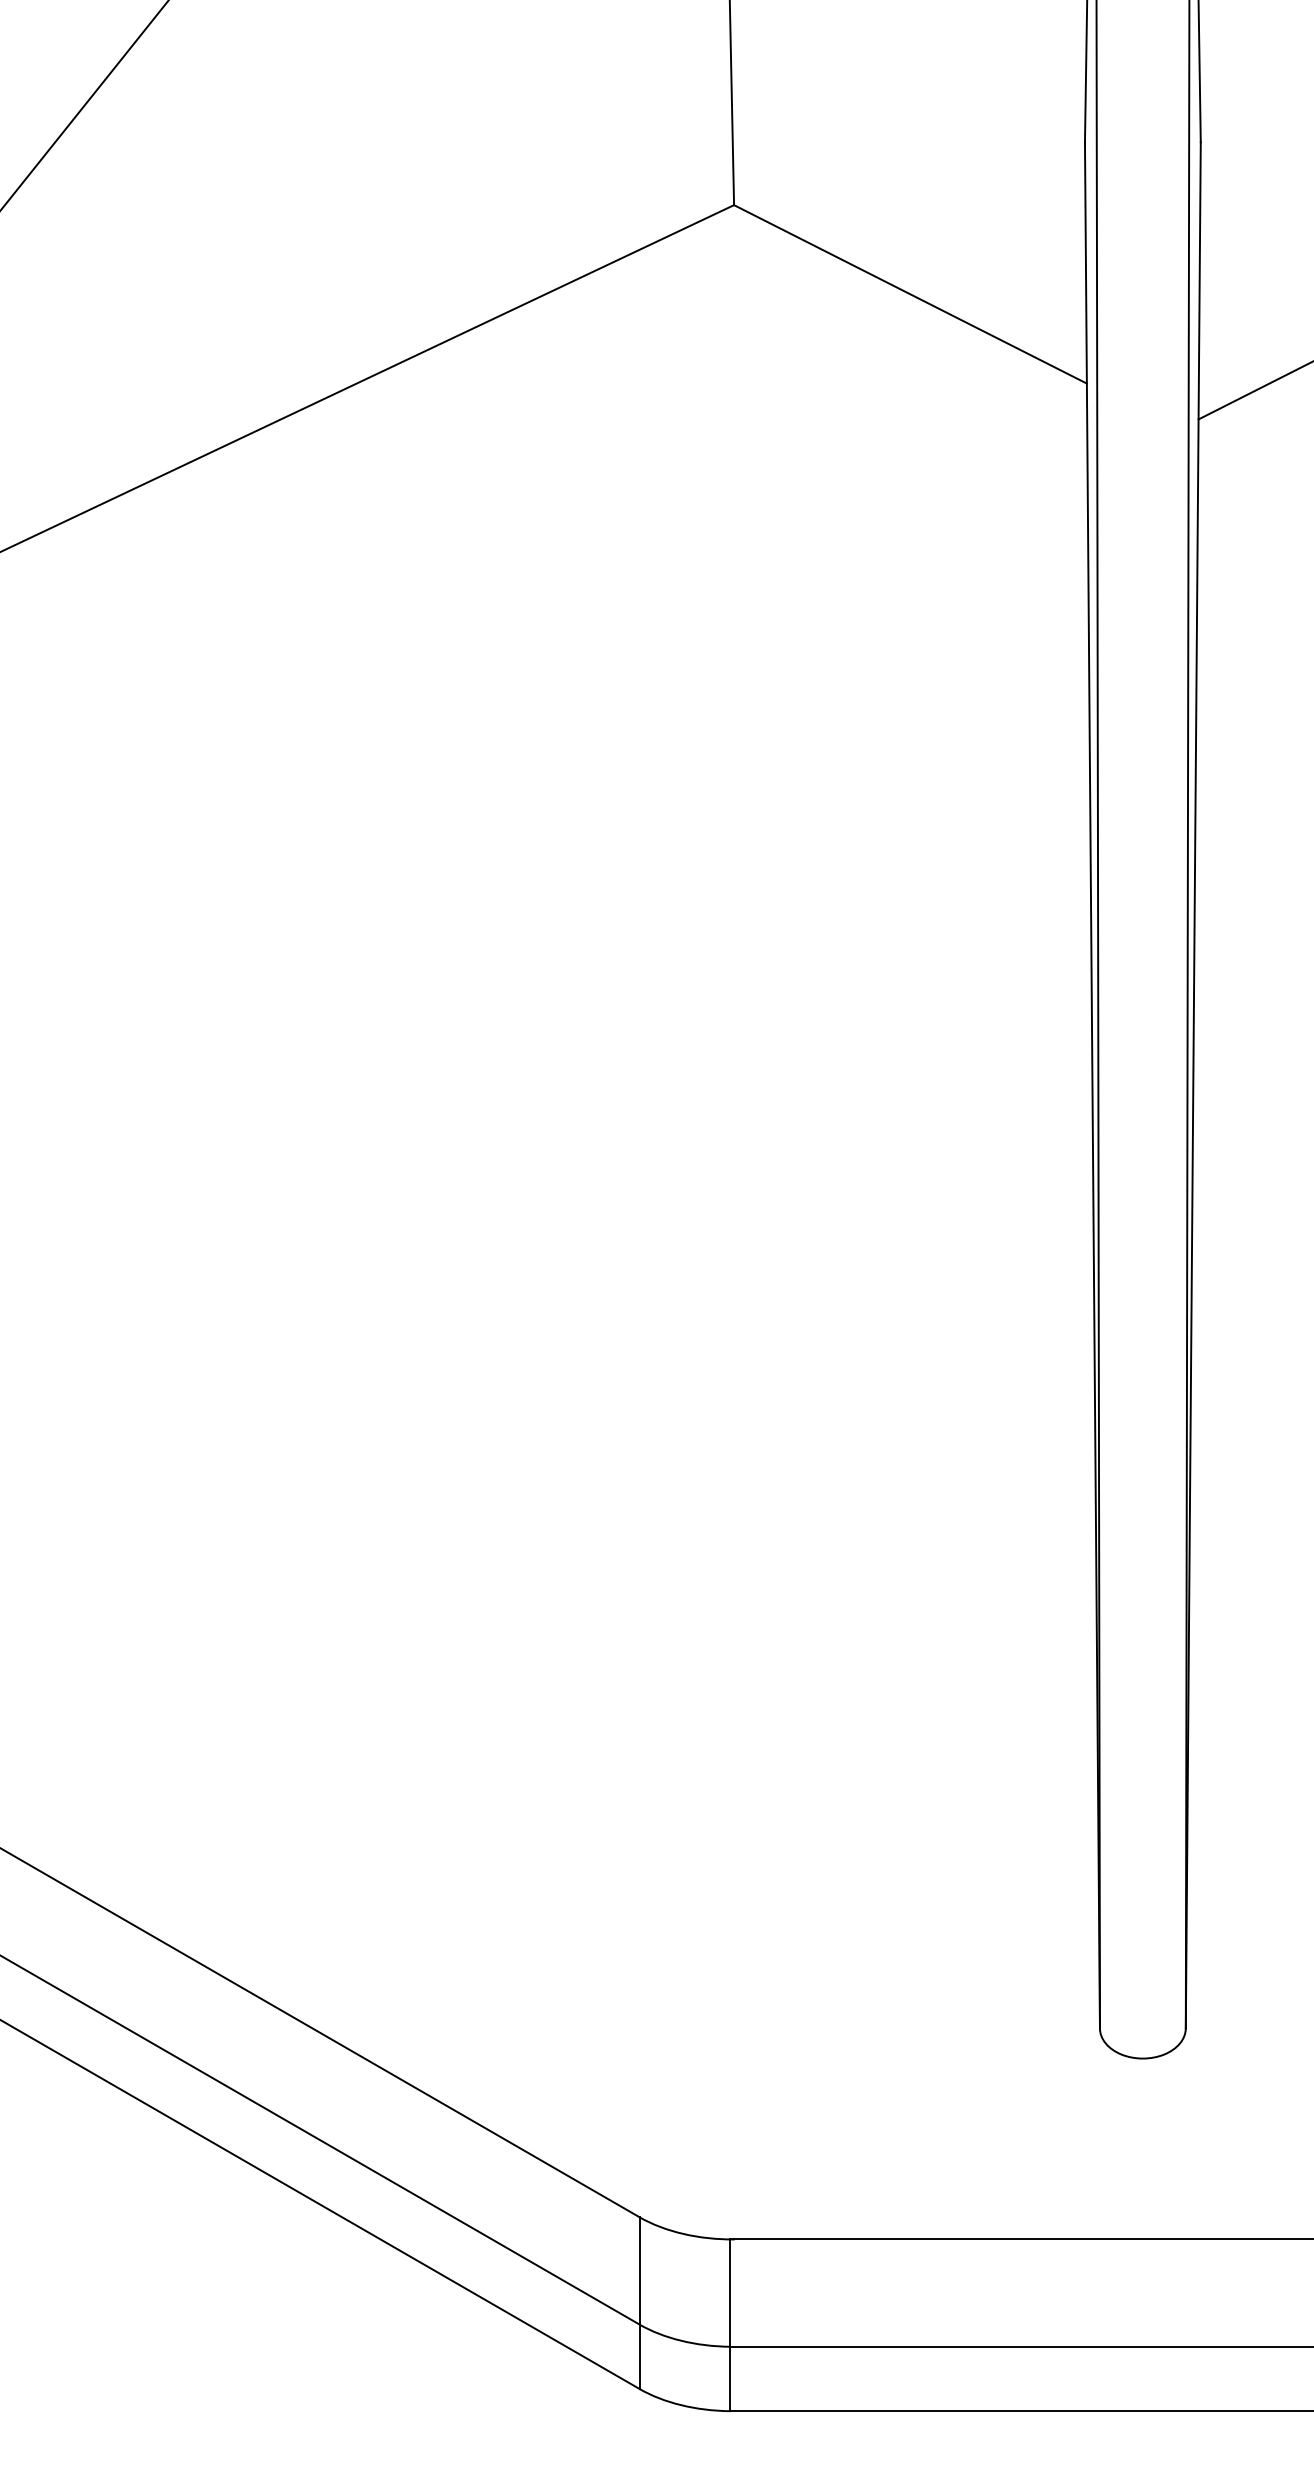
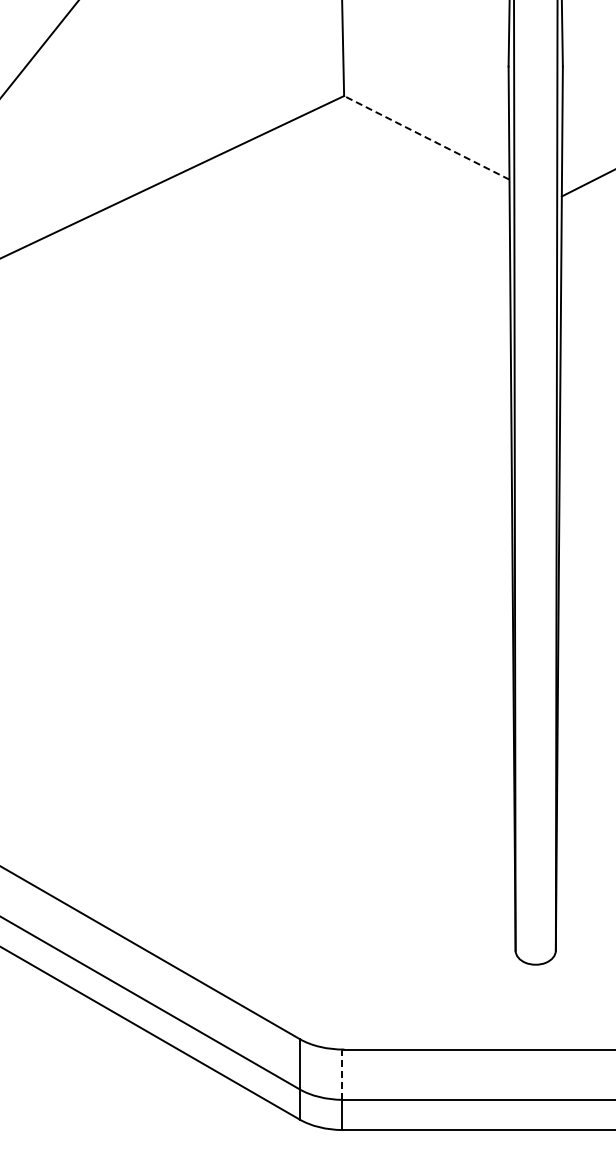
line: (909, 293) -> (426, 137), solid -> dashed
line: (730, 2292) -> (342, 1074), solid -> dashed

